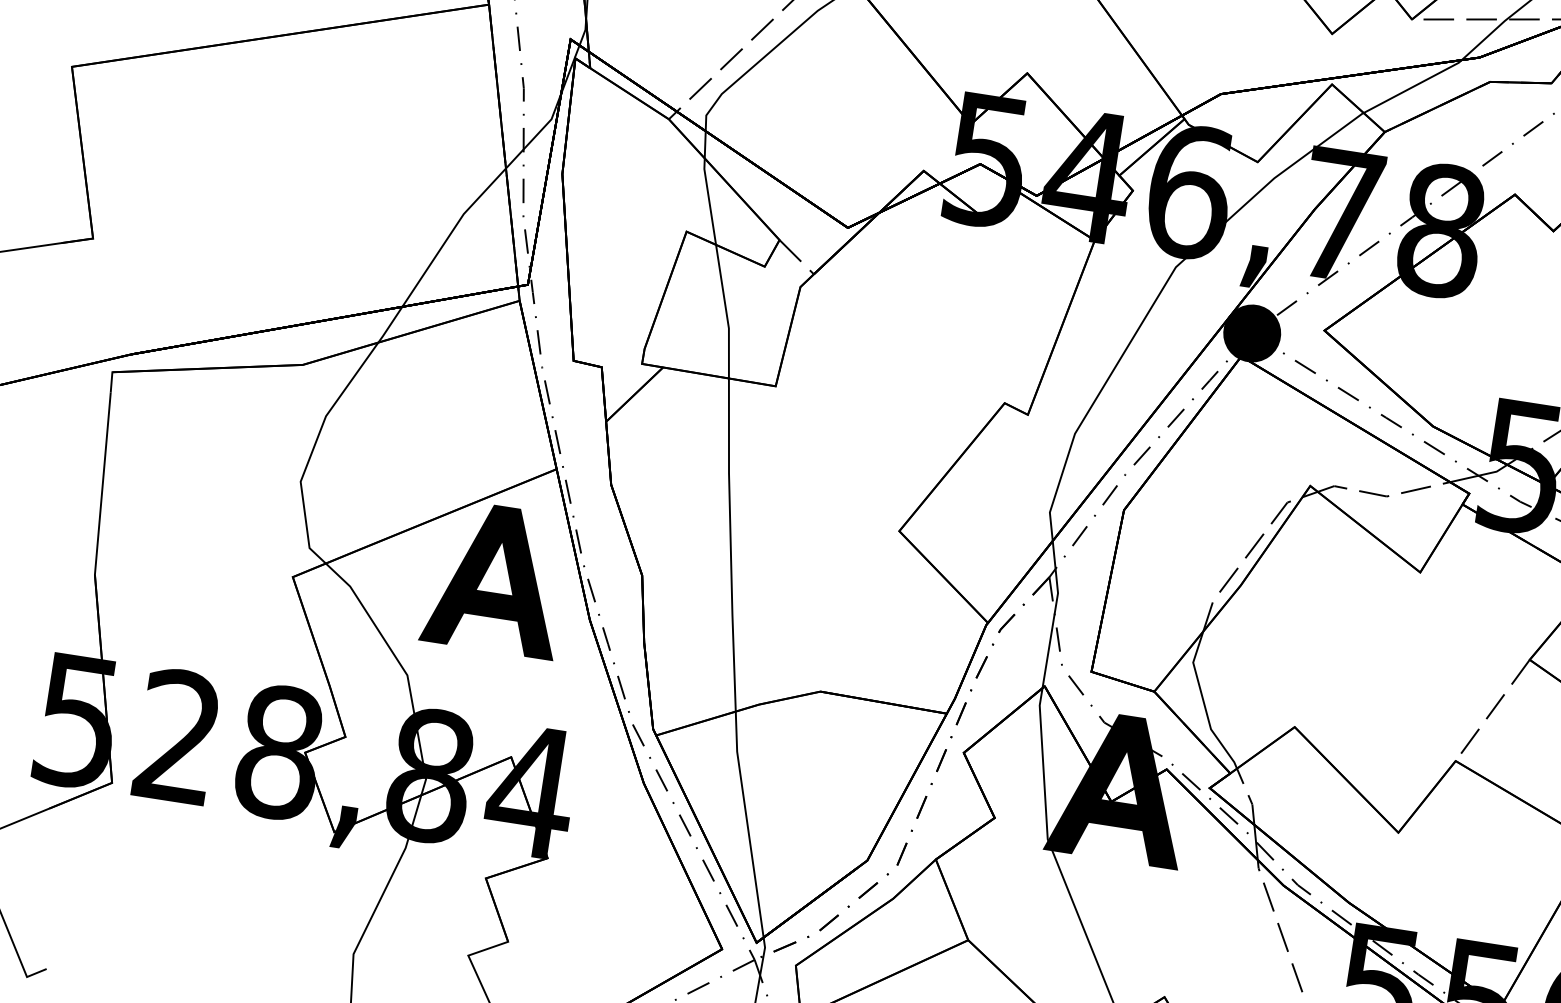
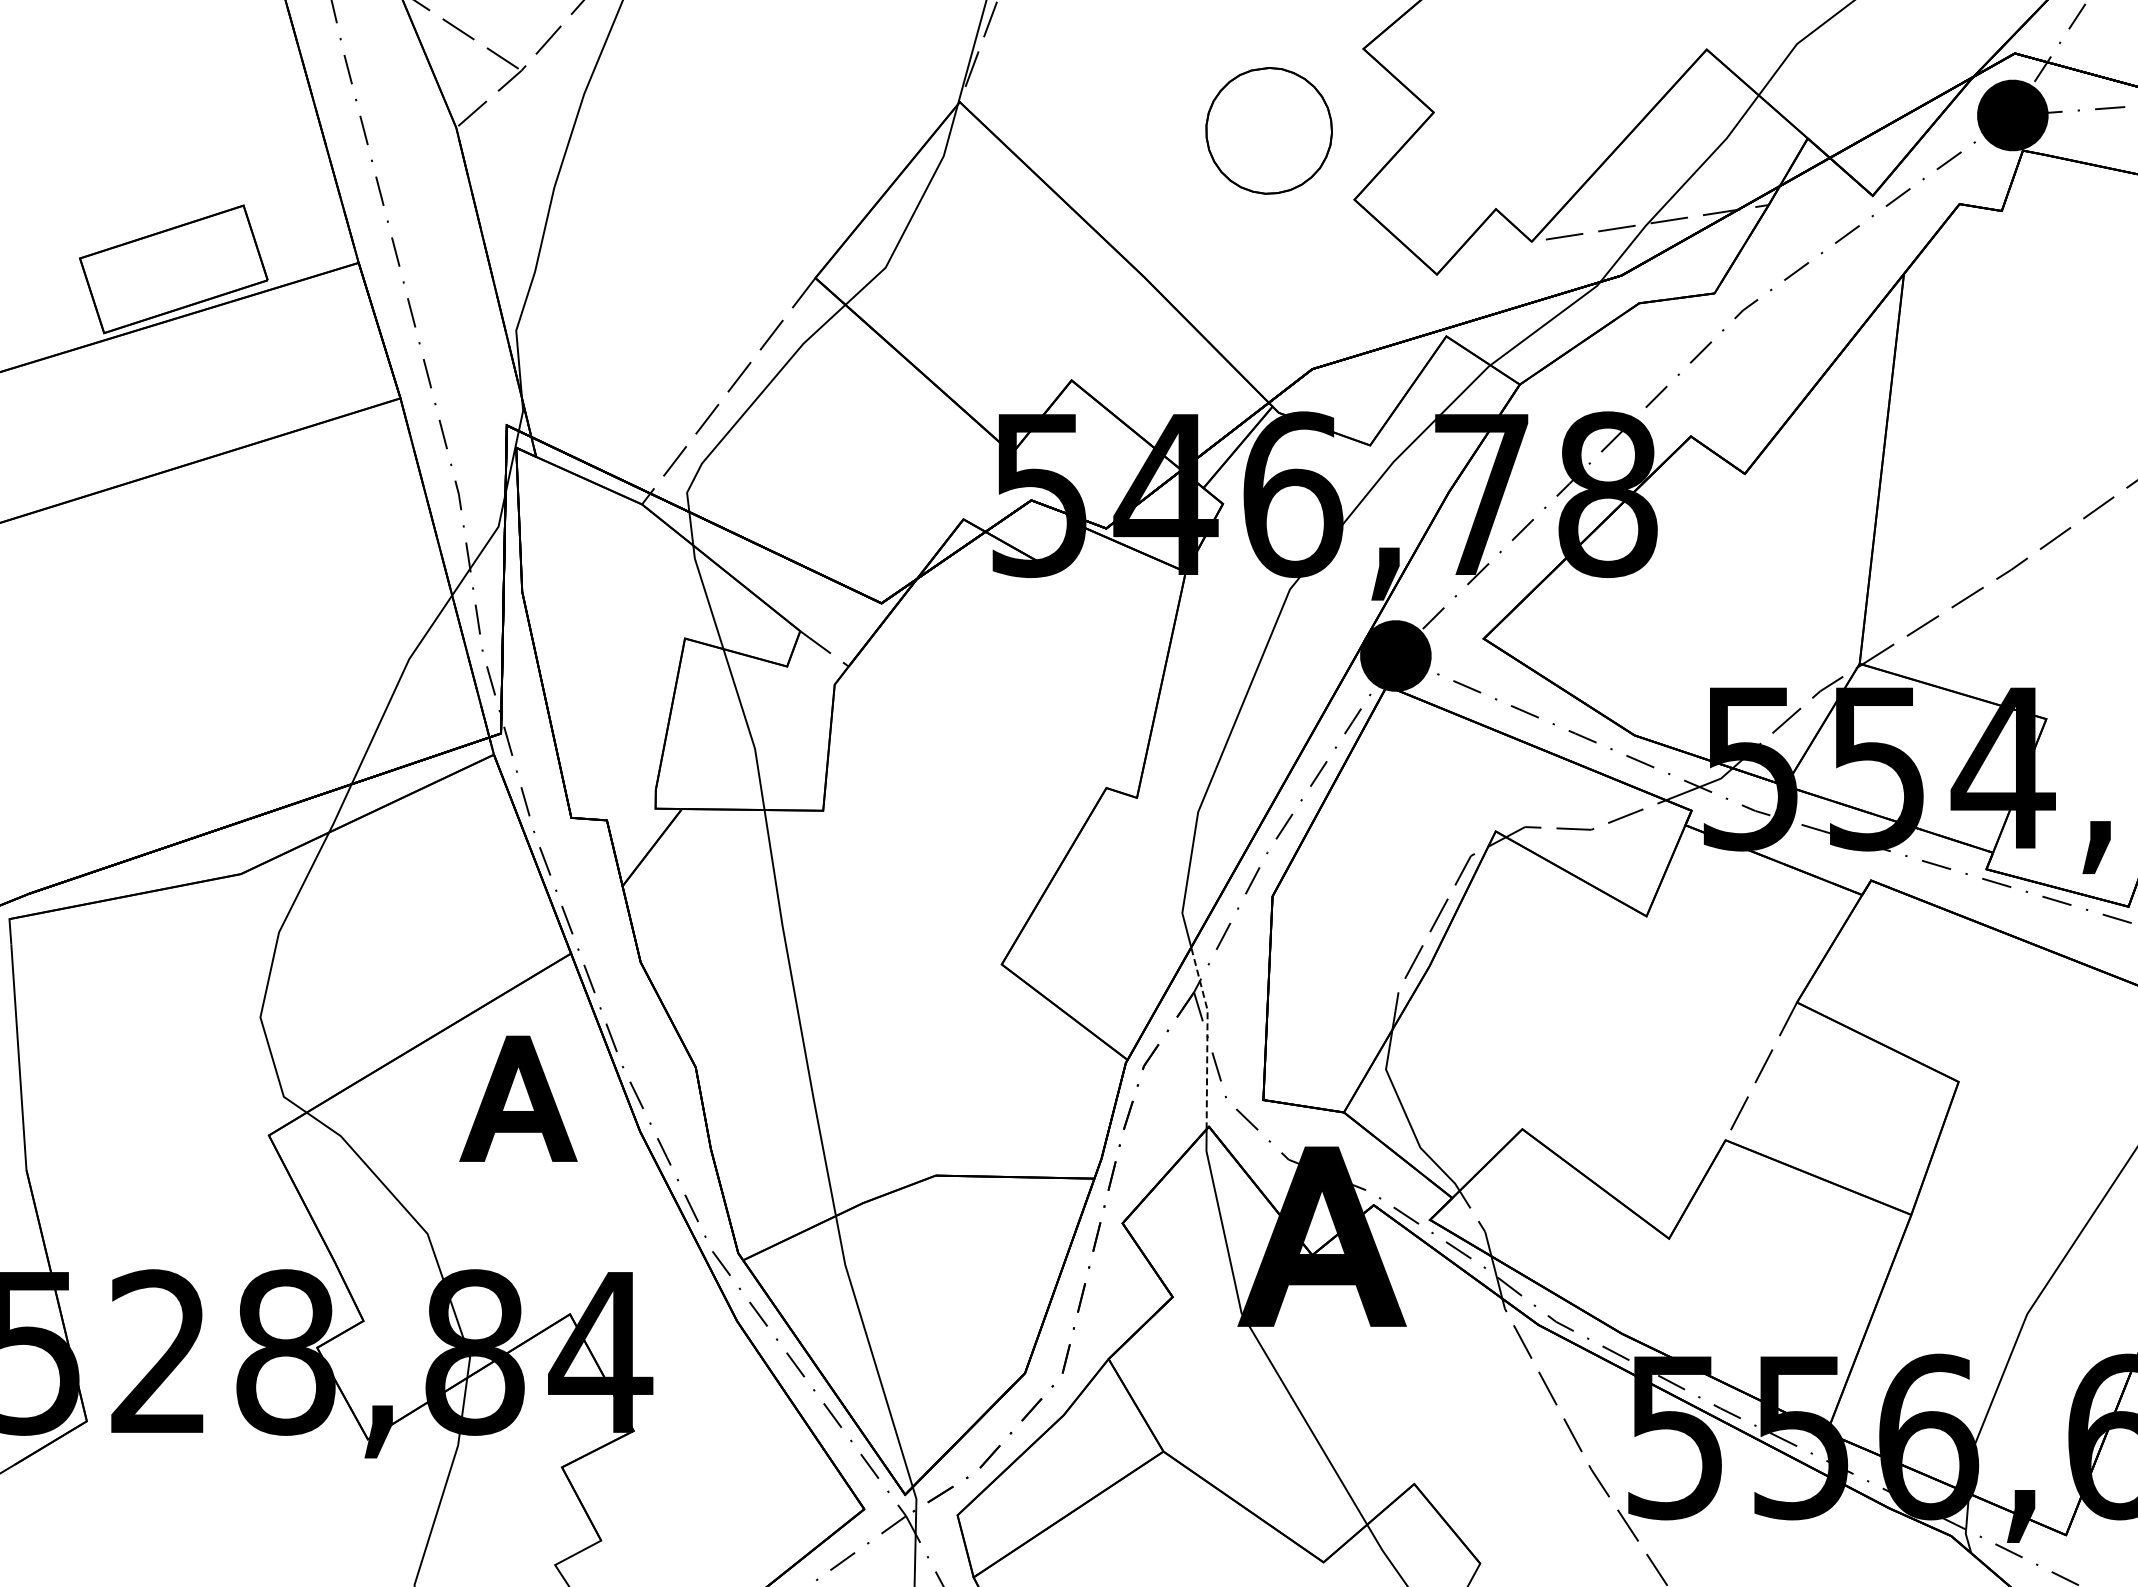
part: (496, 578) -> (518, 1098), size x0.7
line: (1054, 614) -> (1207, 1037), solid -> dashed

